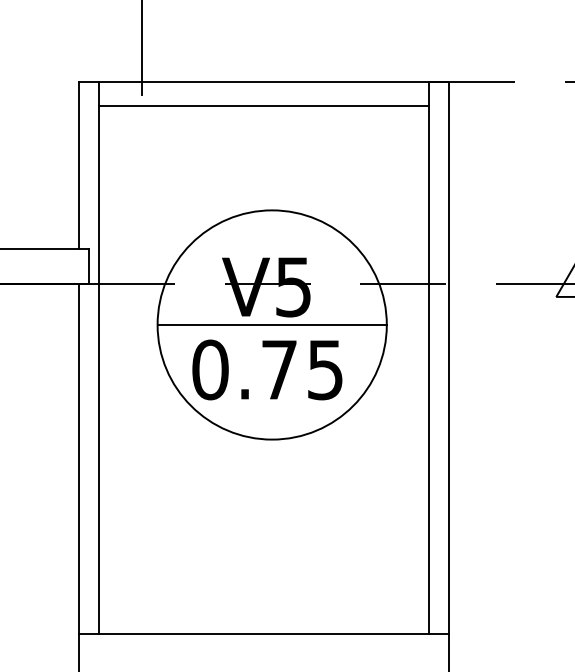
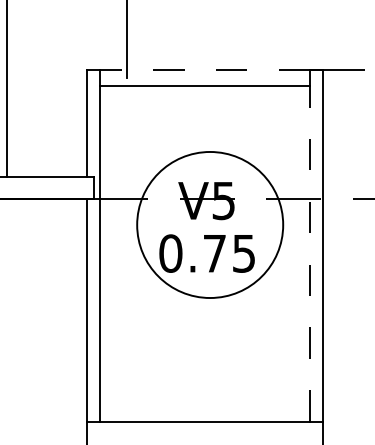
line: (263, 80) -> (204, 69), solid -> dashed
line: (272, 325) -> (210, 225), removed
line: (429, 369) -> (310, 253), solid -> dashed

